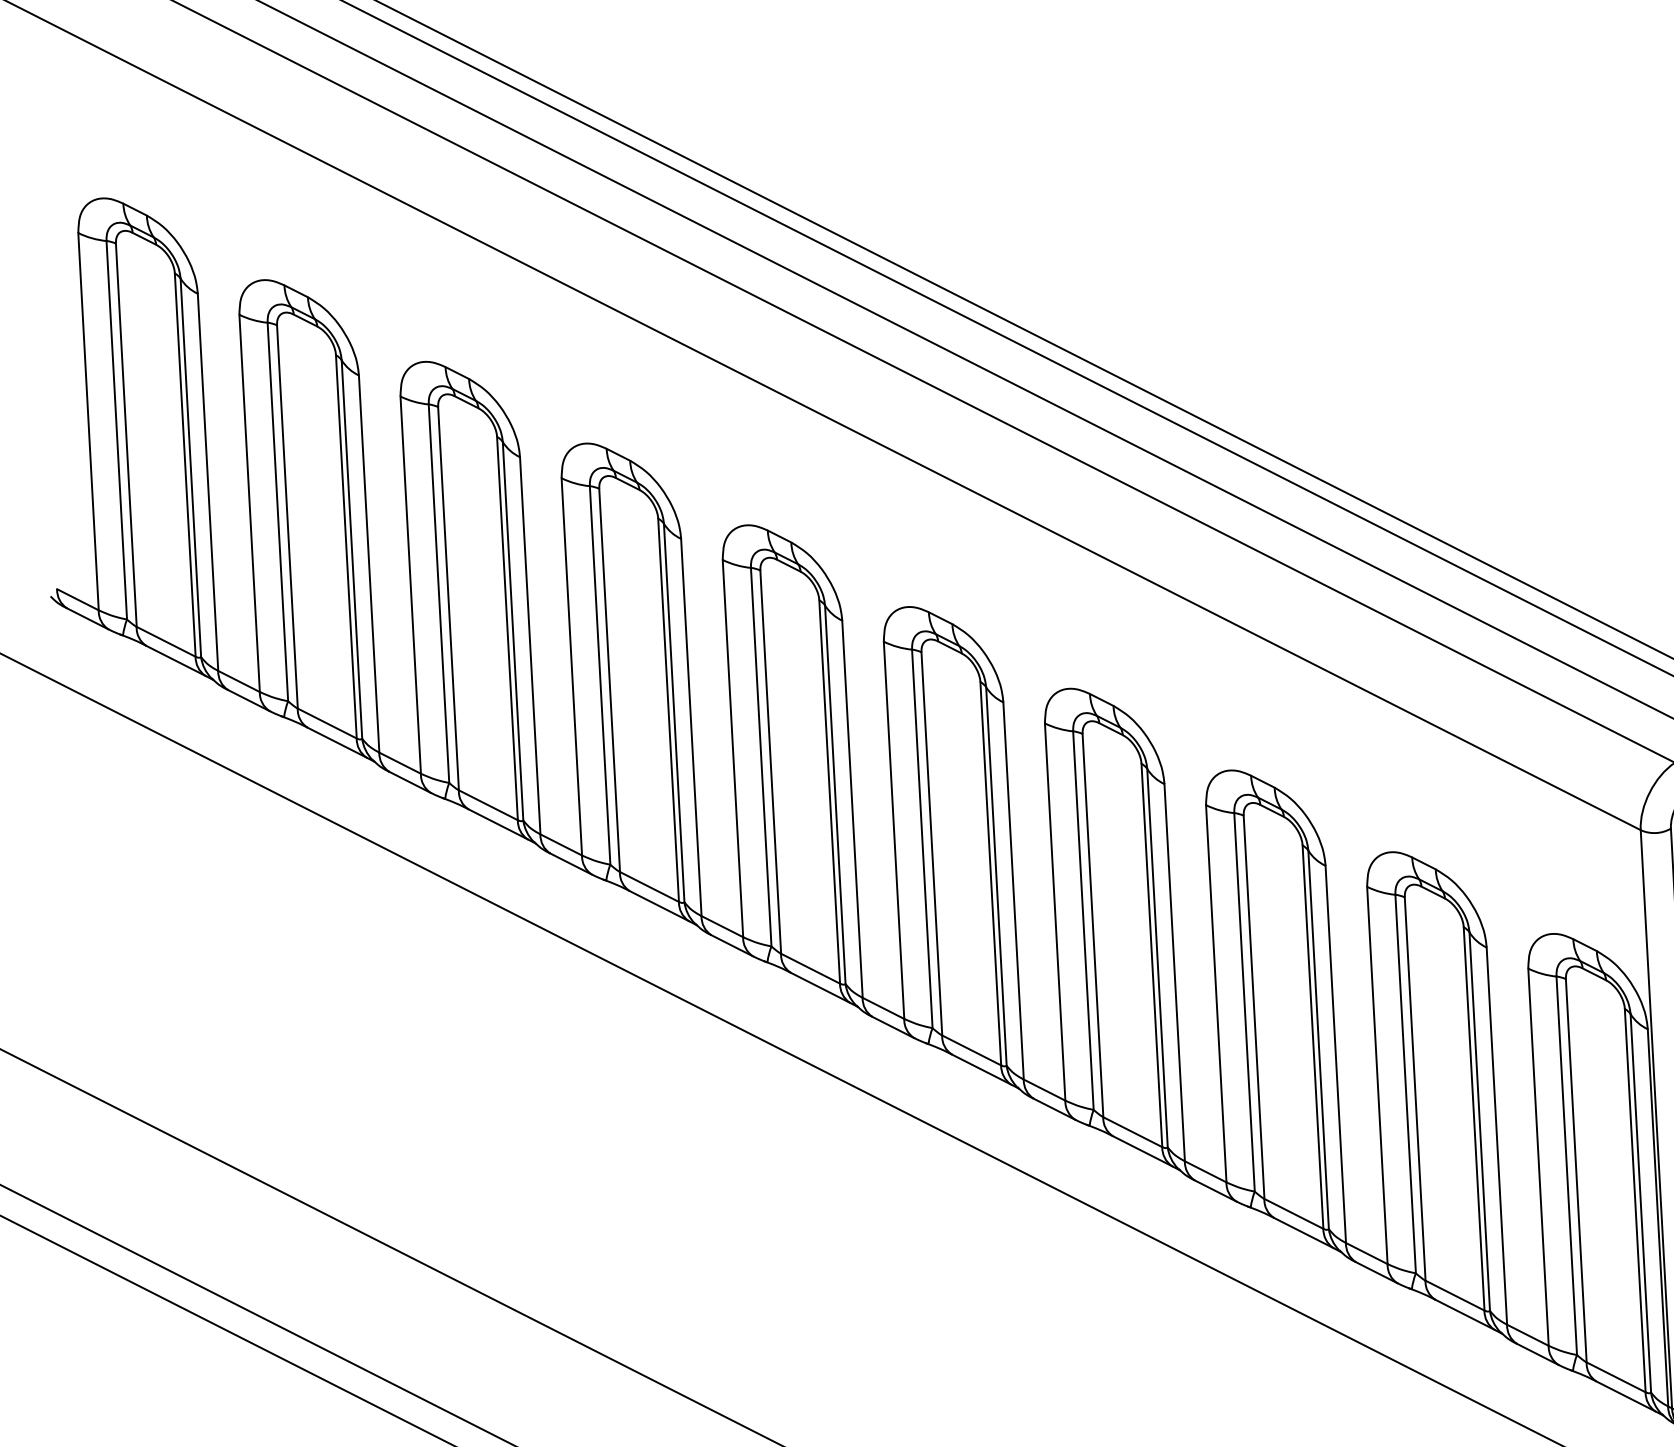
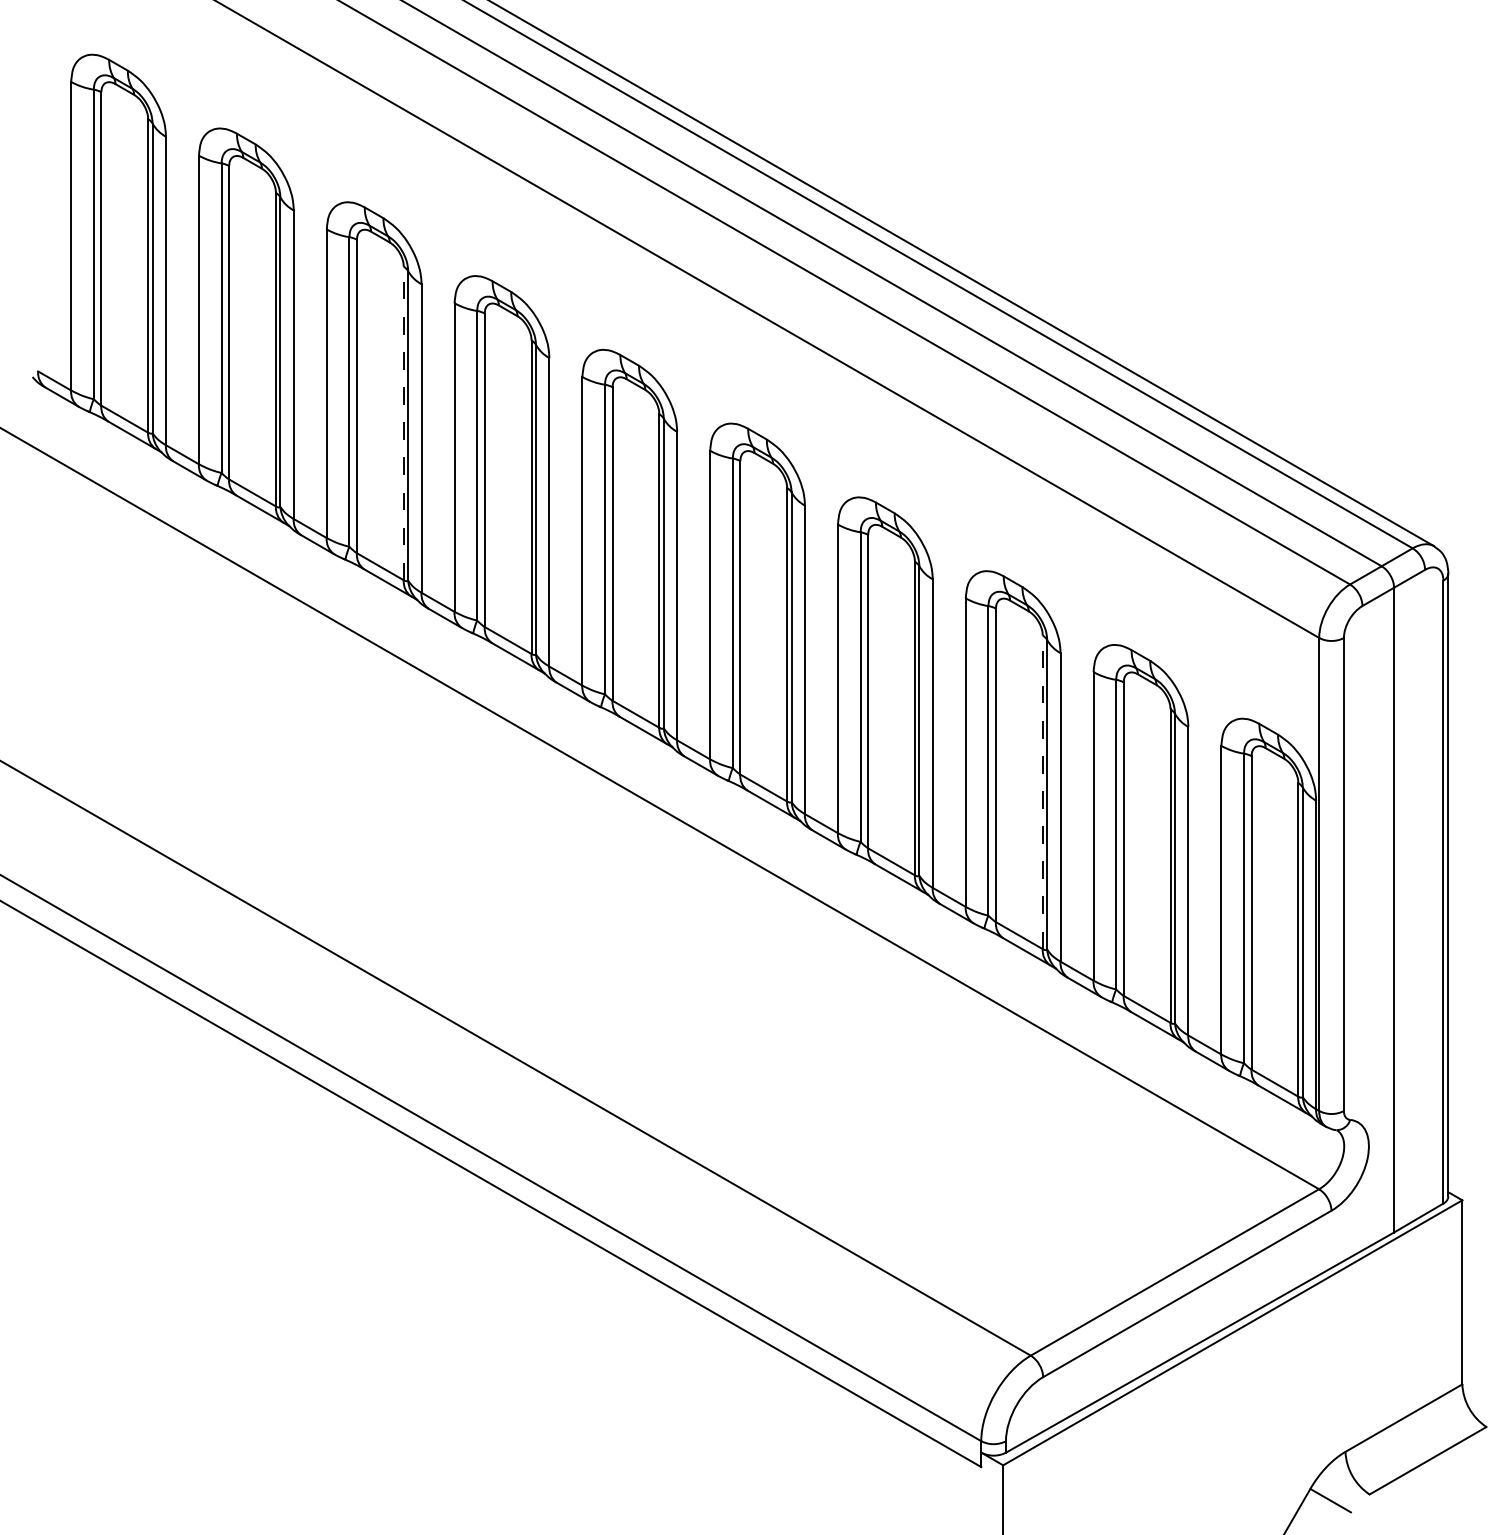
line: (507, 628) -> (403, 423), solid -> dashed
line: (1312, 1037) -> (1042, 792), solid -> dashed

